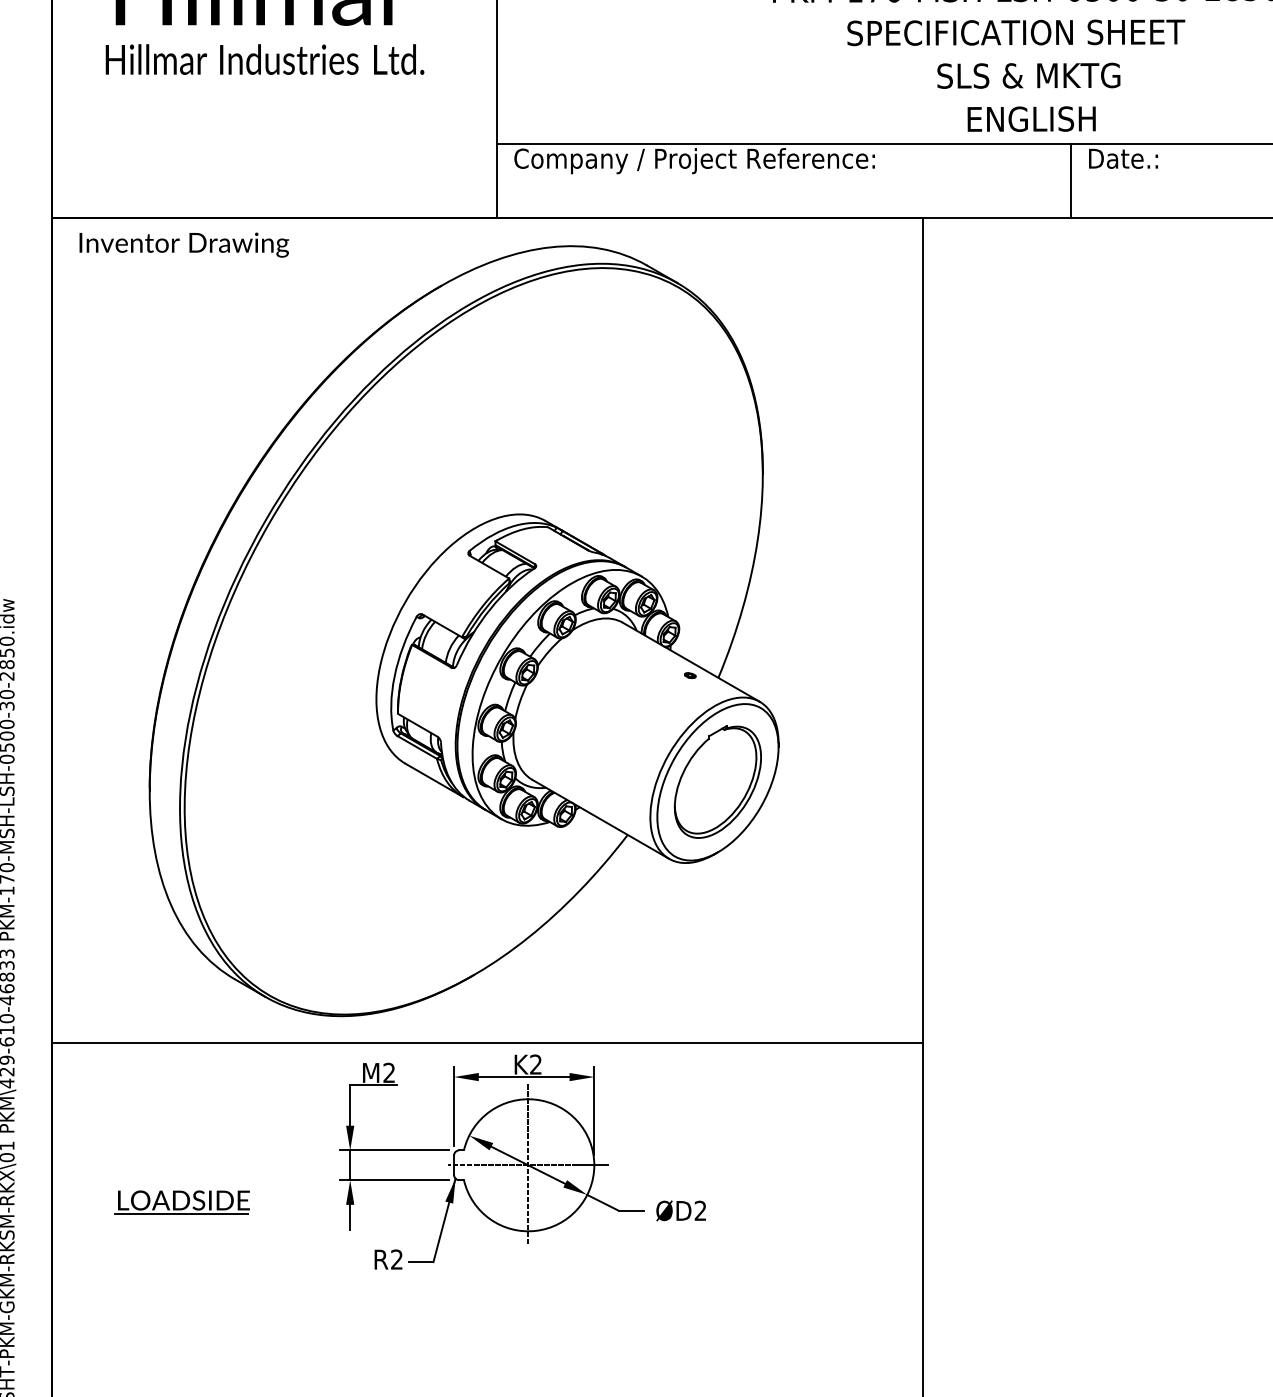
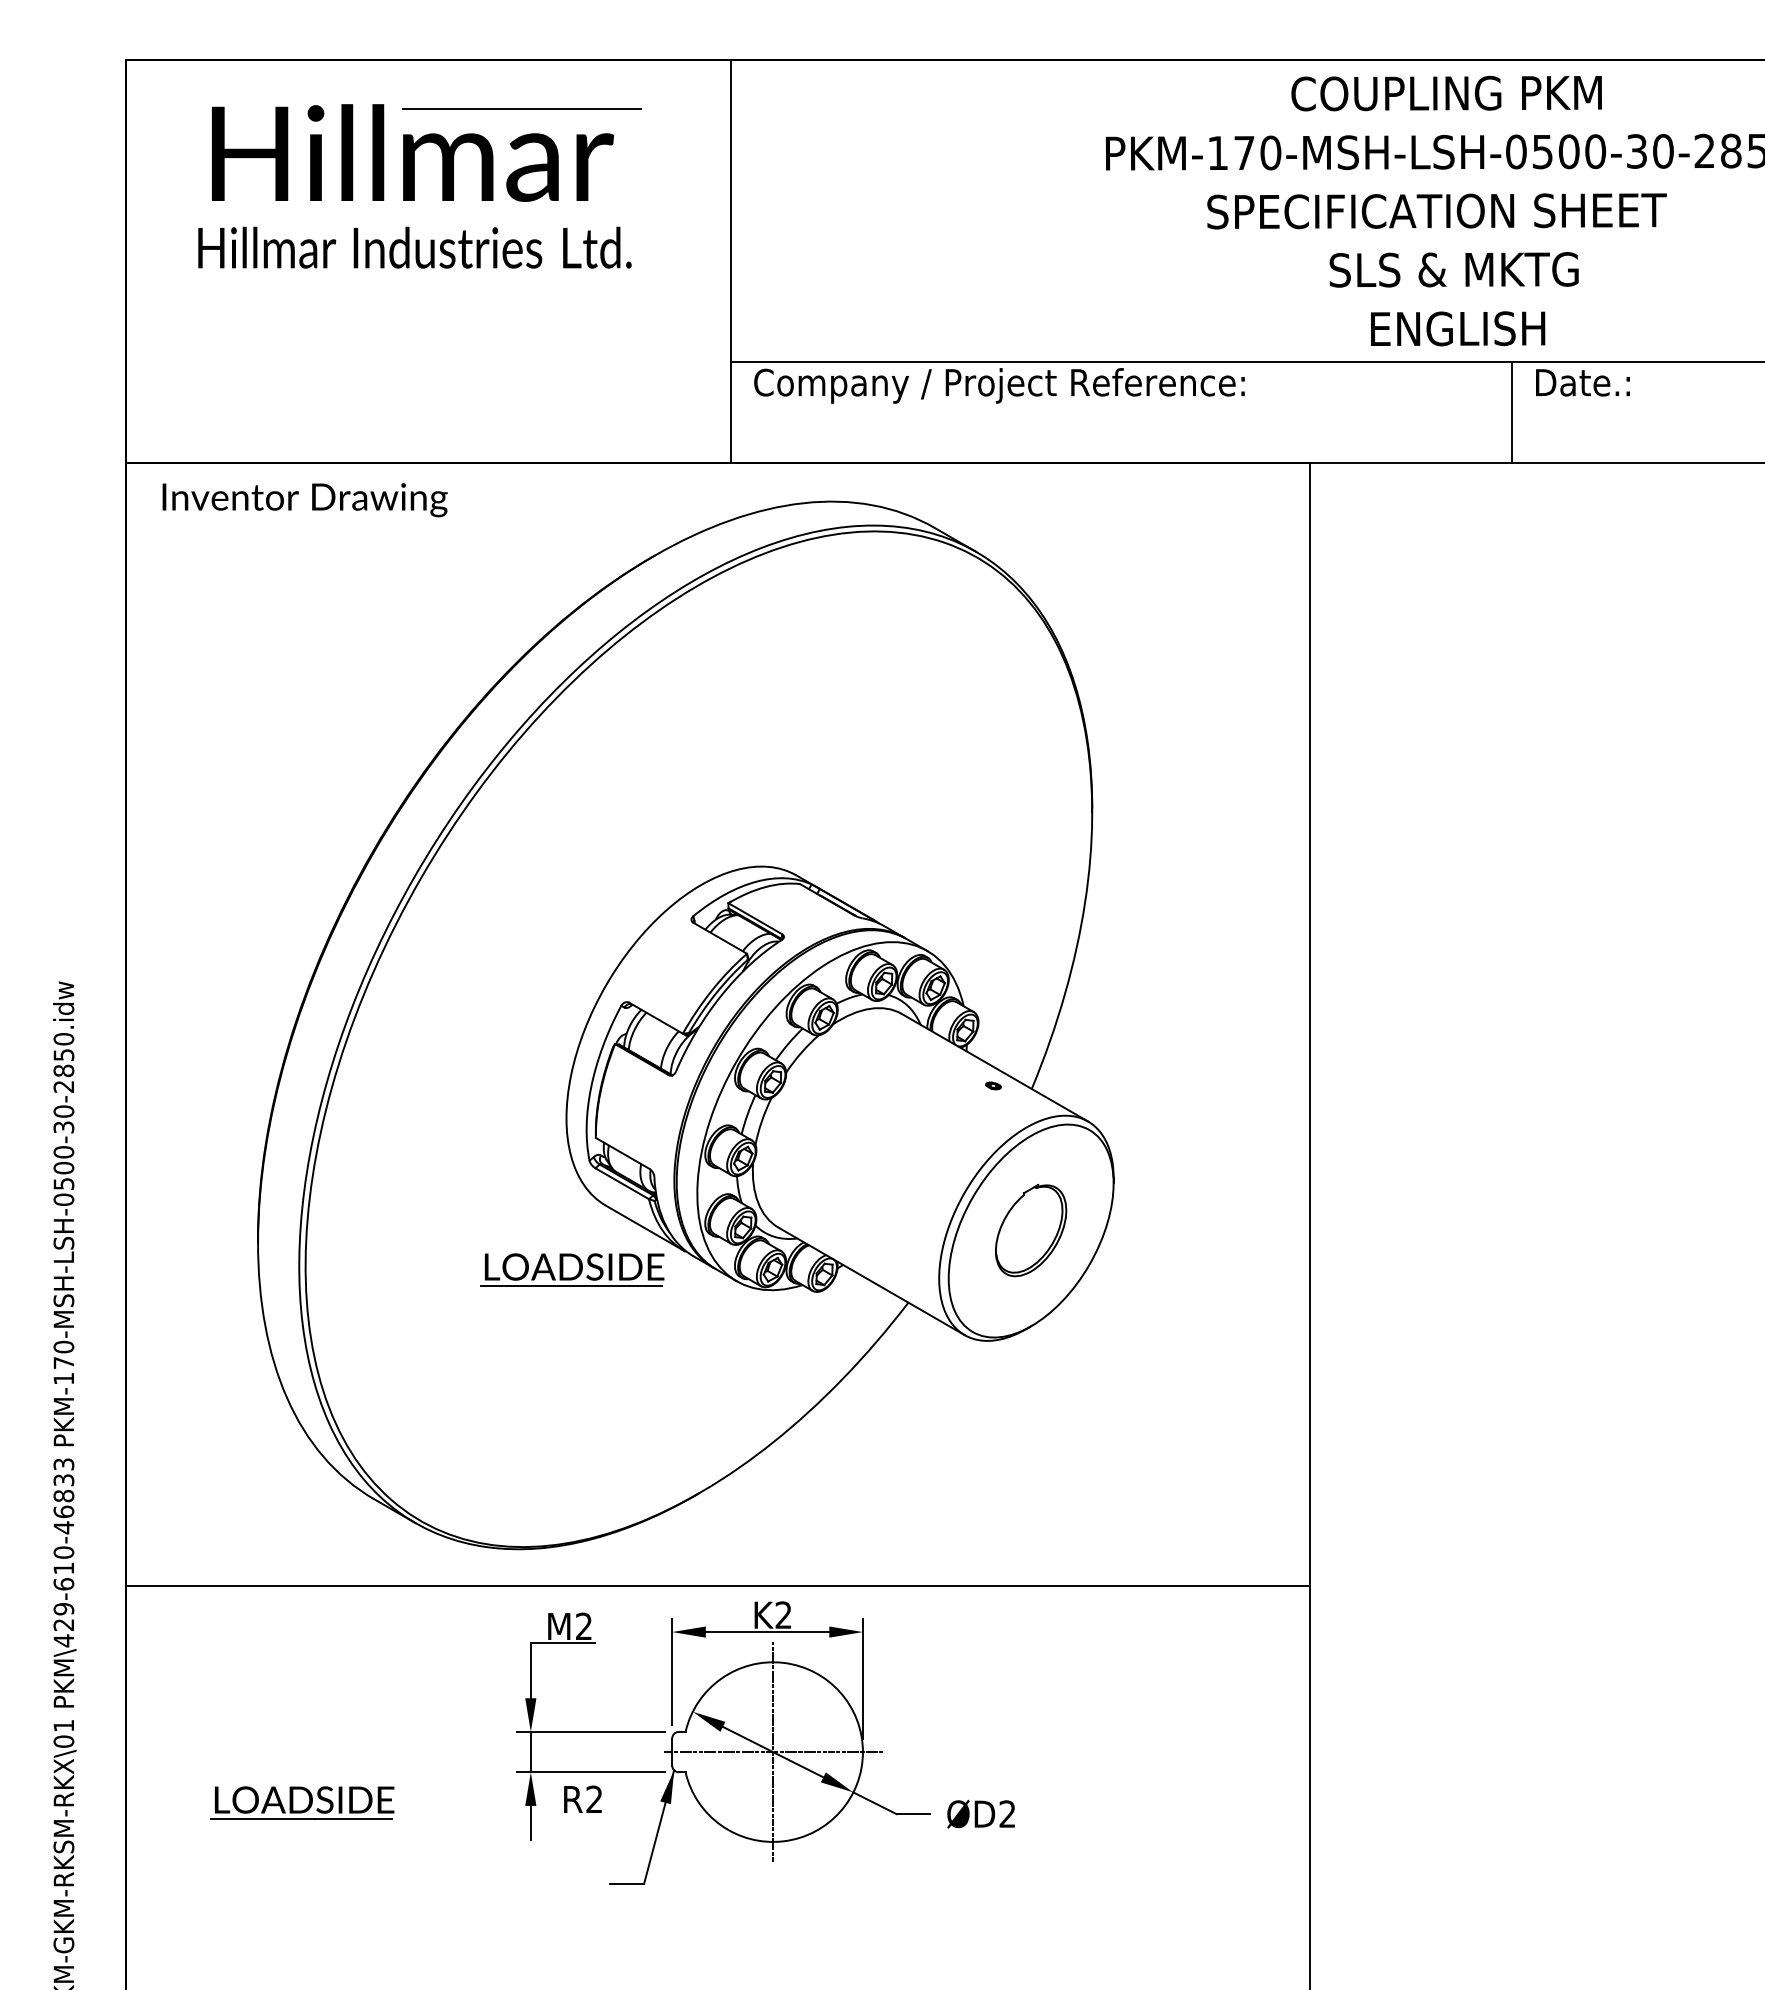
part: (717, 781) -> (1030, 1230), size x0.6
part: (380, 810) -> (572, 1269), added
text: (388, 1258) -> (582, 1798), moved

